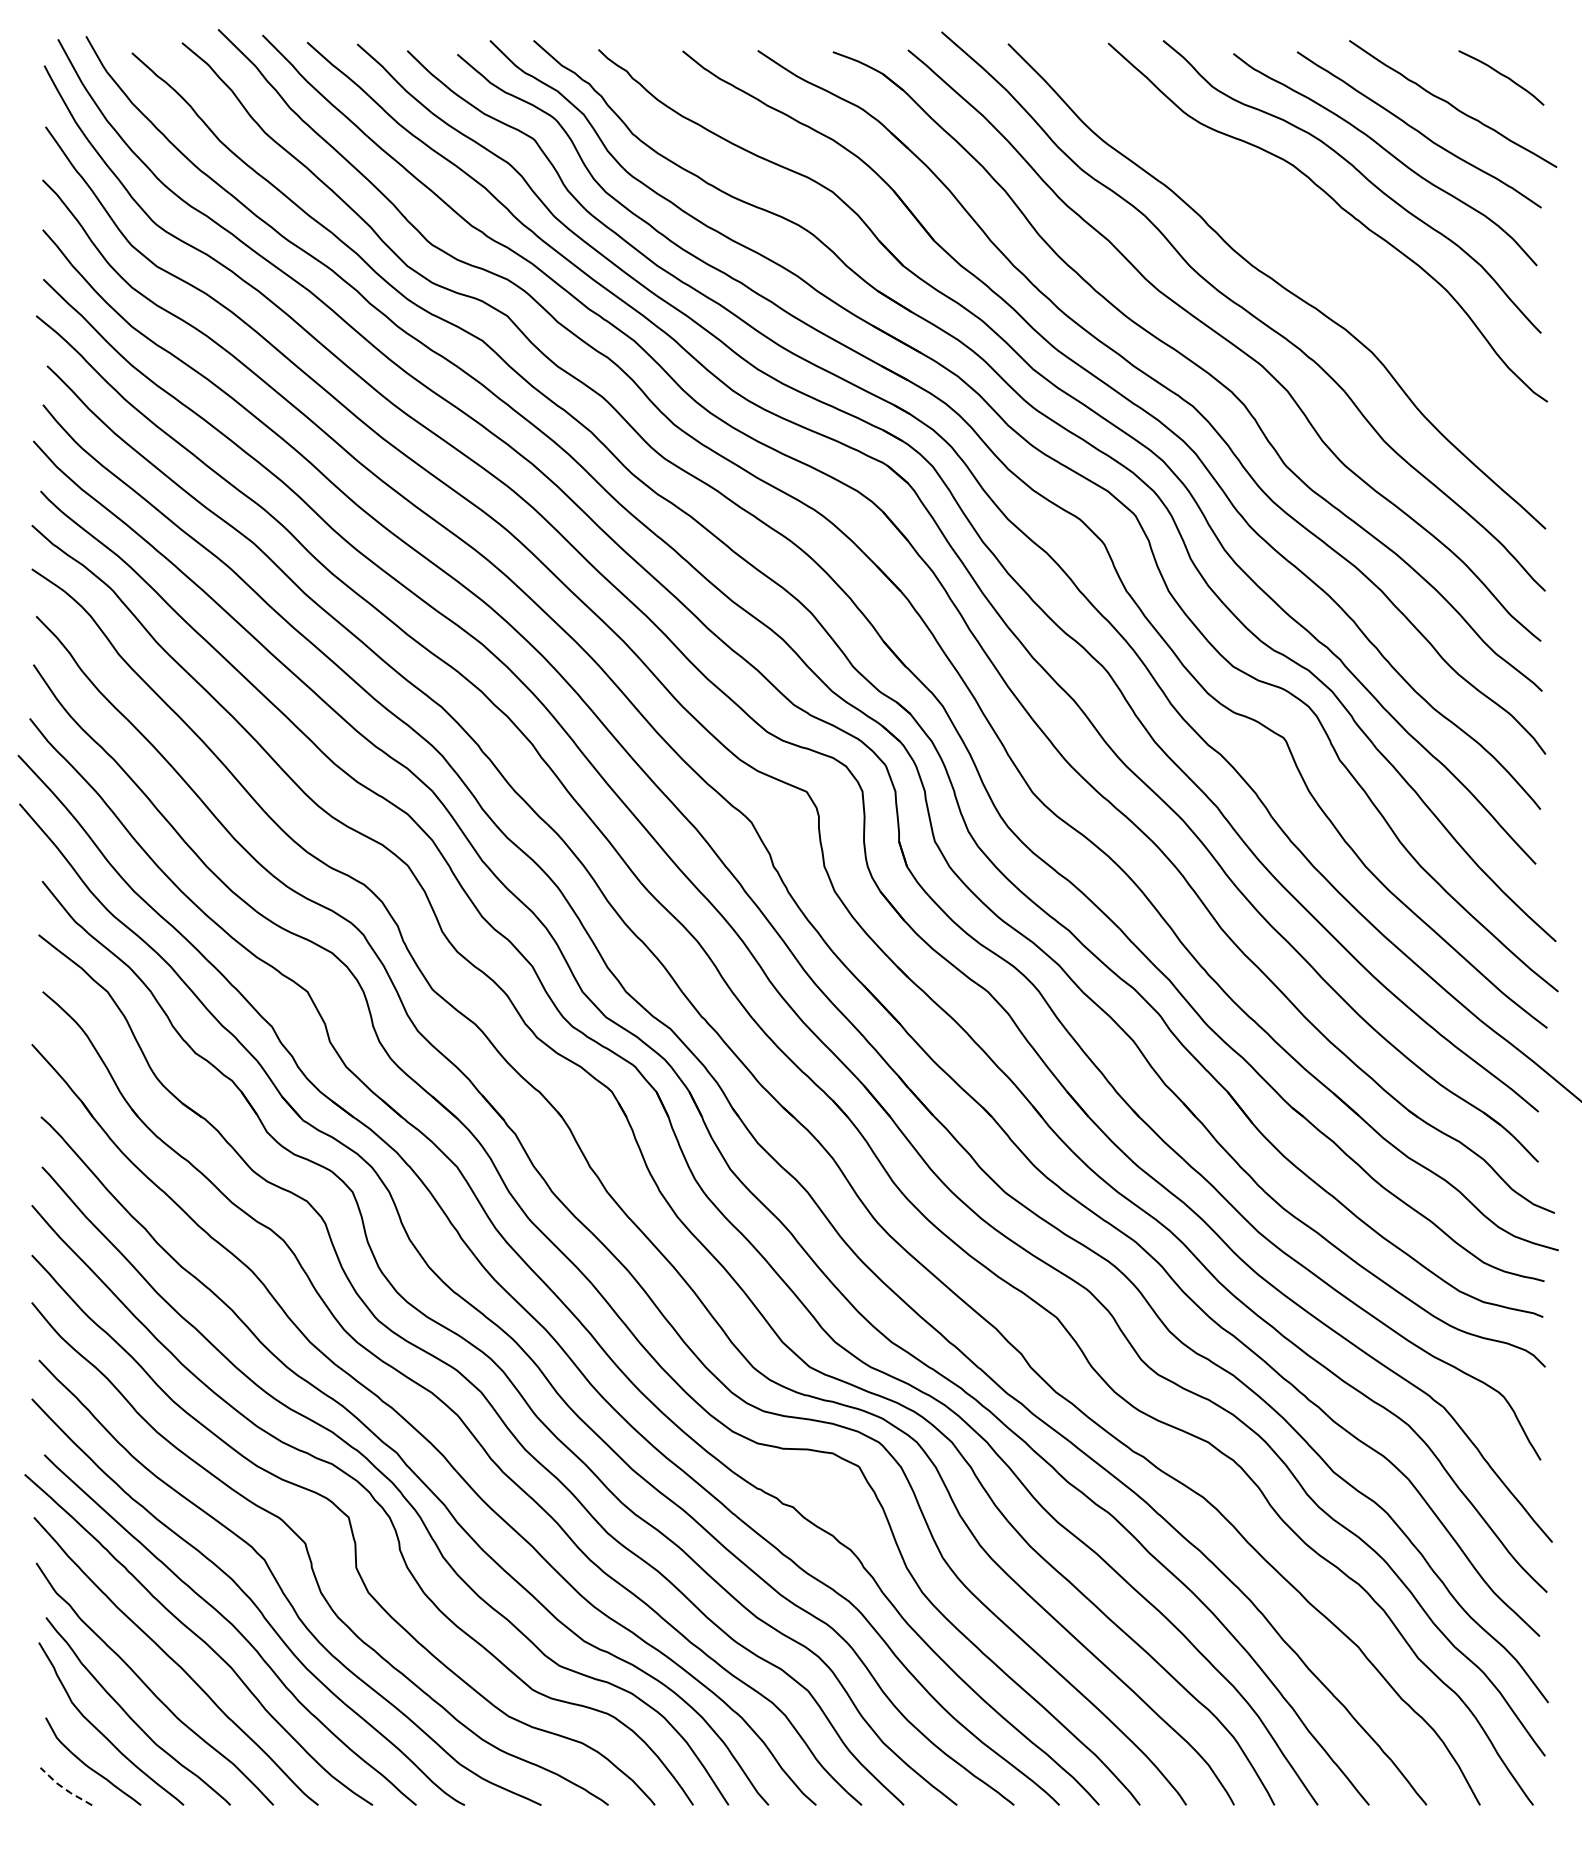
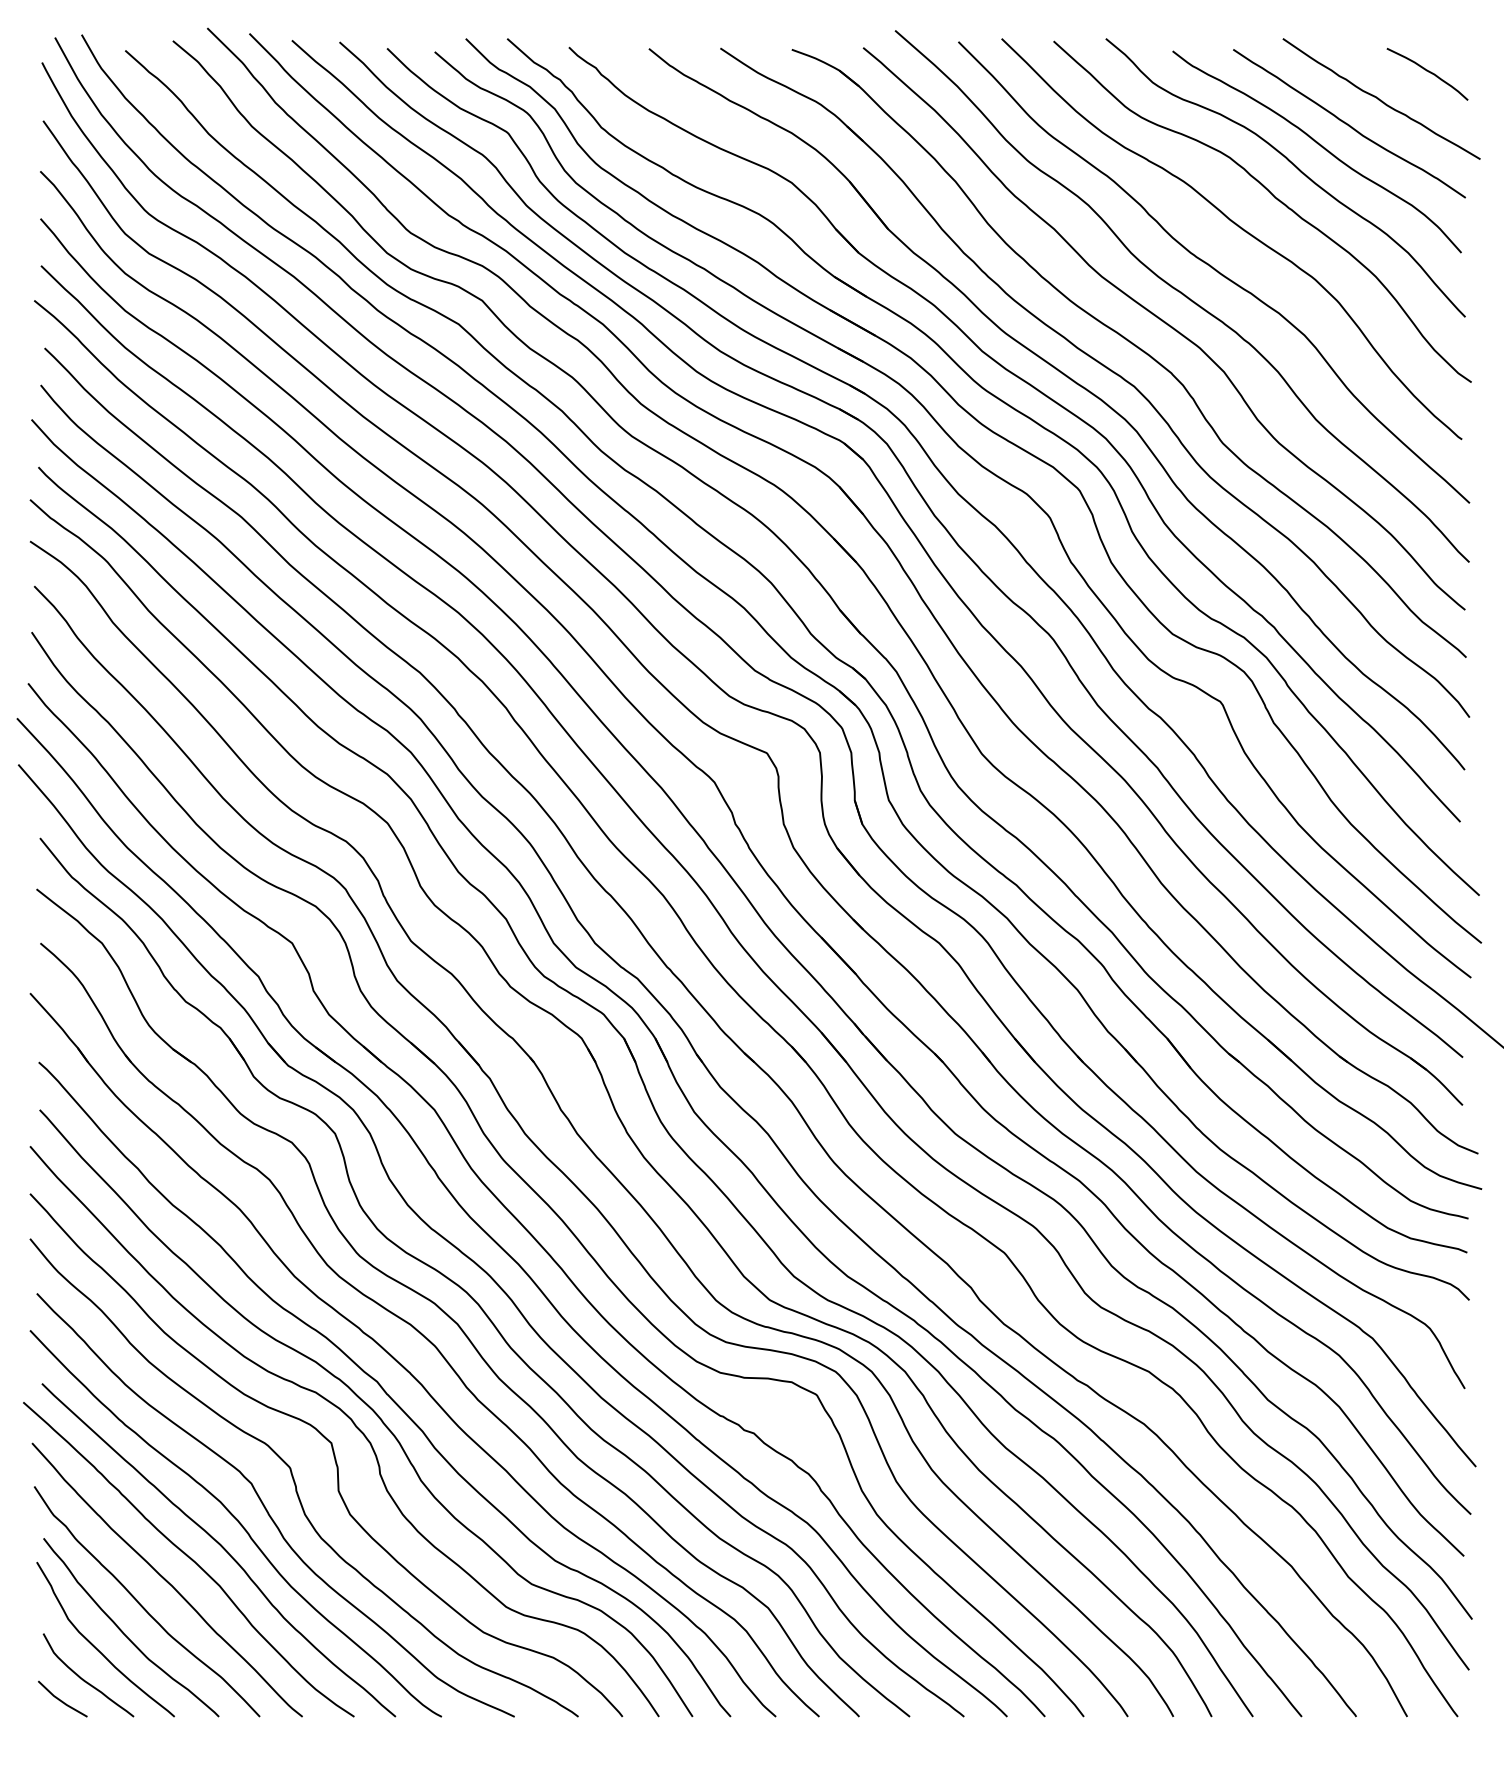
curve: (1302, 239) -> (1238, 227), added
line: (64, 1789) -> (61, 1701), dashed -> solid

